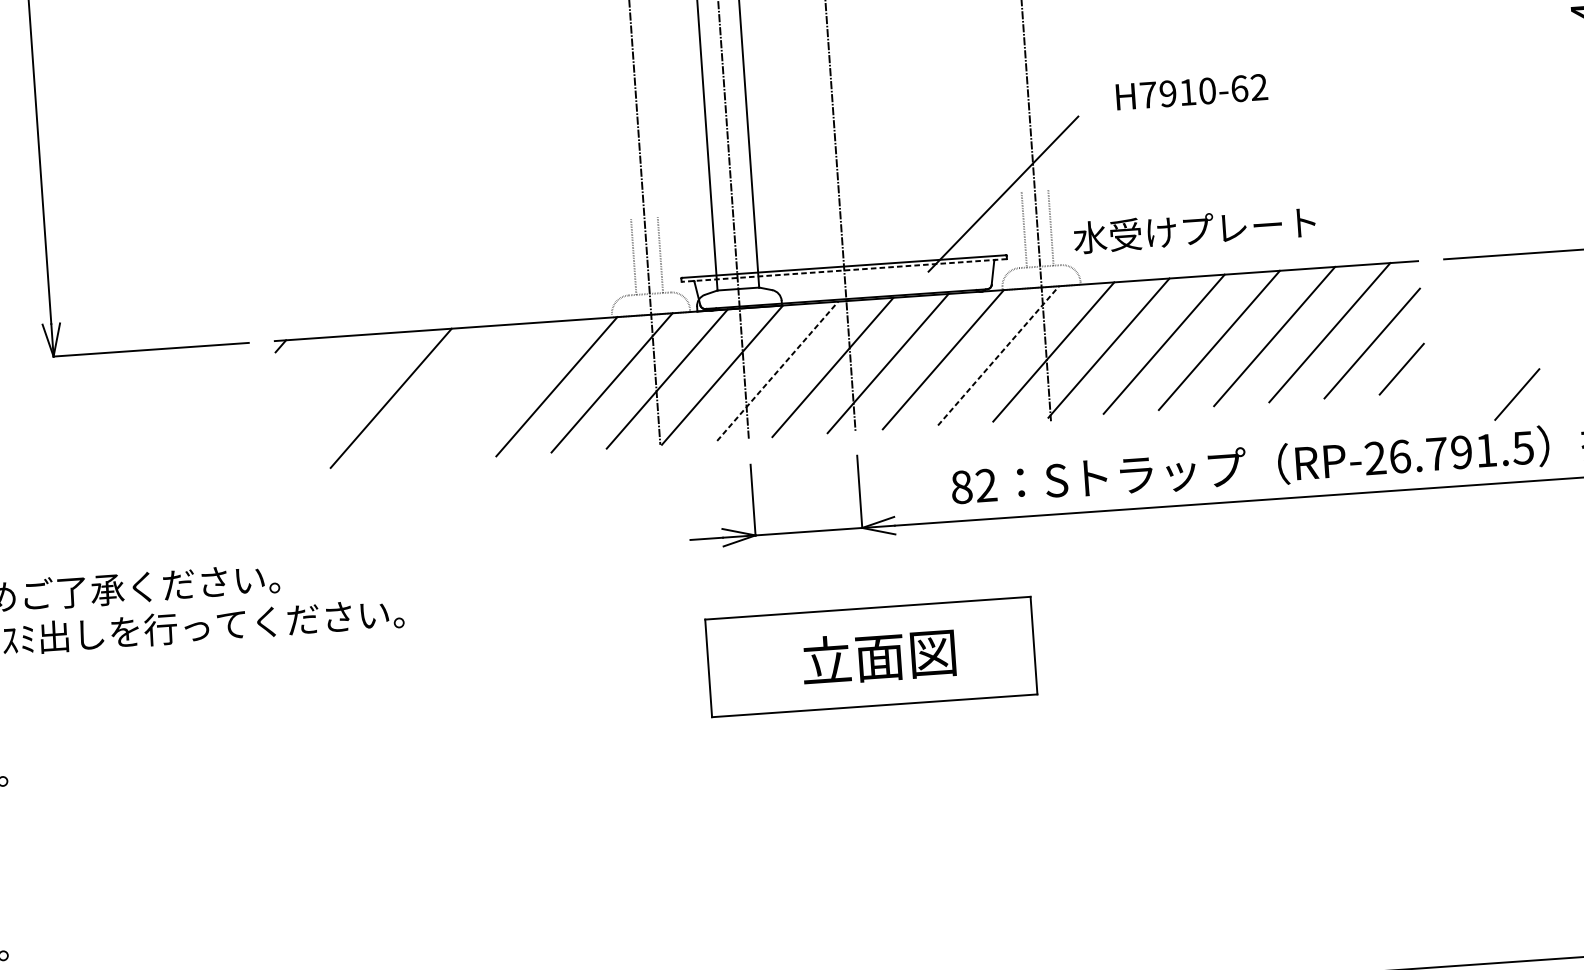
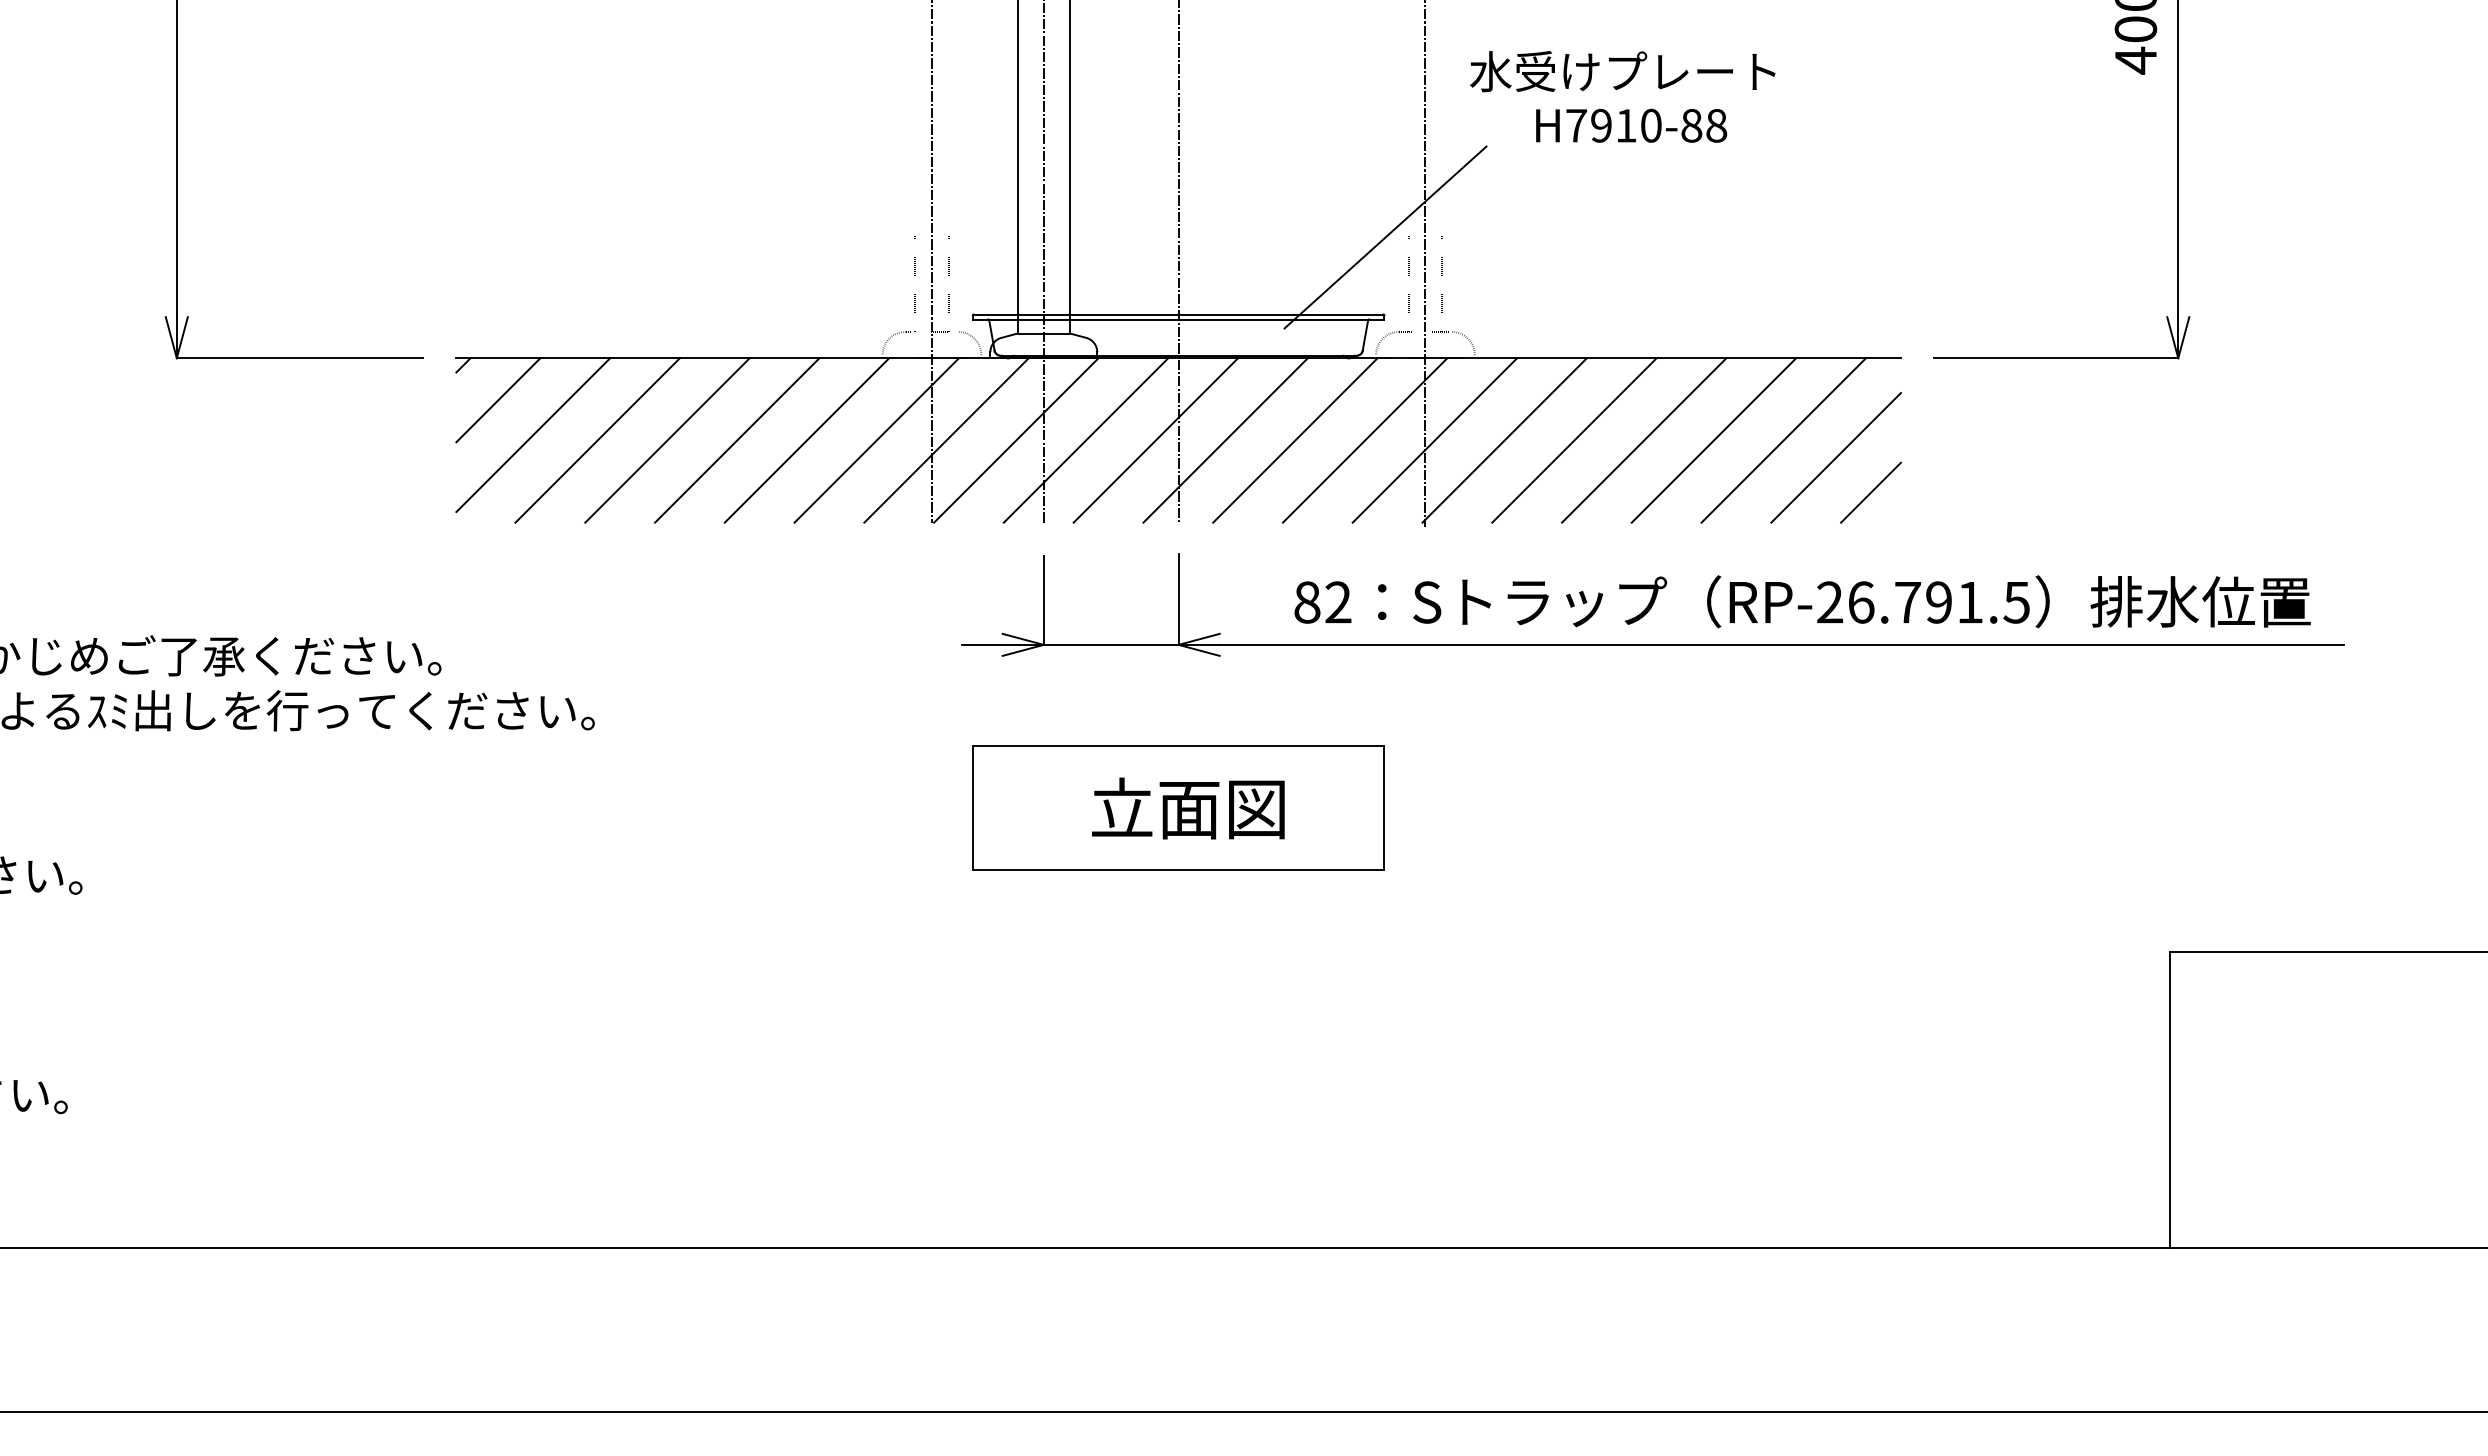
text: (1249, 87) -> (1704, 125), H7910-62 -> H7910-88
text: (1194, 230) -> (1622, 71), moved
line: (844, 270) -> (1178, 319), dashed -> solid
line: (998, 355) -> (1365, 440), dashed -> solid
line: (778, 371) -> (1086, 440), dashed -> solid
line: (310, 372) -> (498, 400), added
line: (501, 390) -> (737, 440), added
line: (446, 394) -> (667, 440), added
line: (1516, 394) -> (2013, 534), removed
line: (340, 397) -> (533, 435), added

